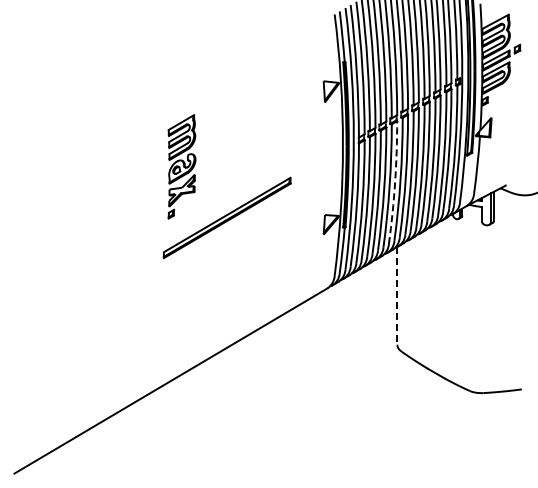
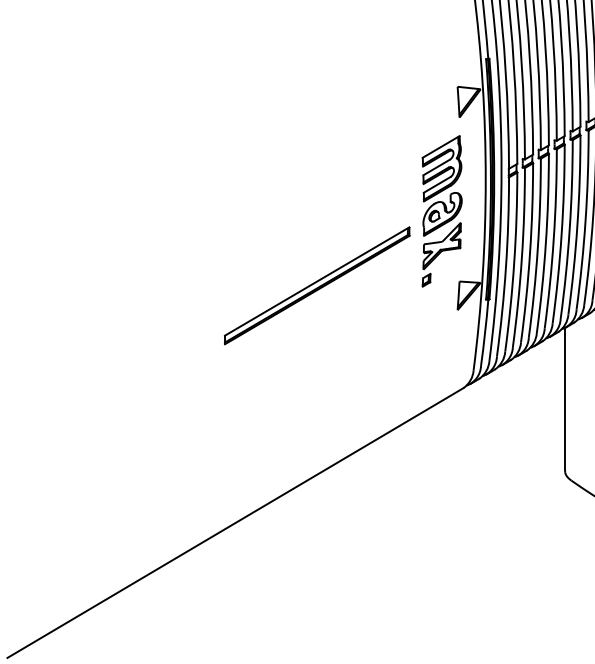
part: (181, 166) -> (441, 210), moved
arc: (395, 182) -> (562, 234), dashed -> solid
line: (397, 295) -> (565, 398), dashed -> solid

